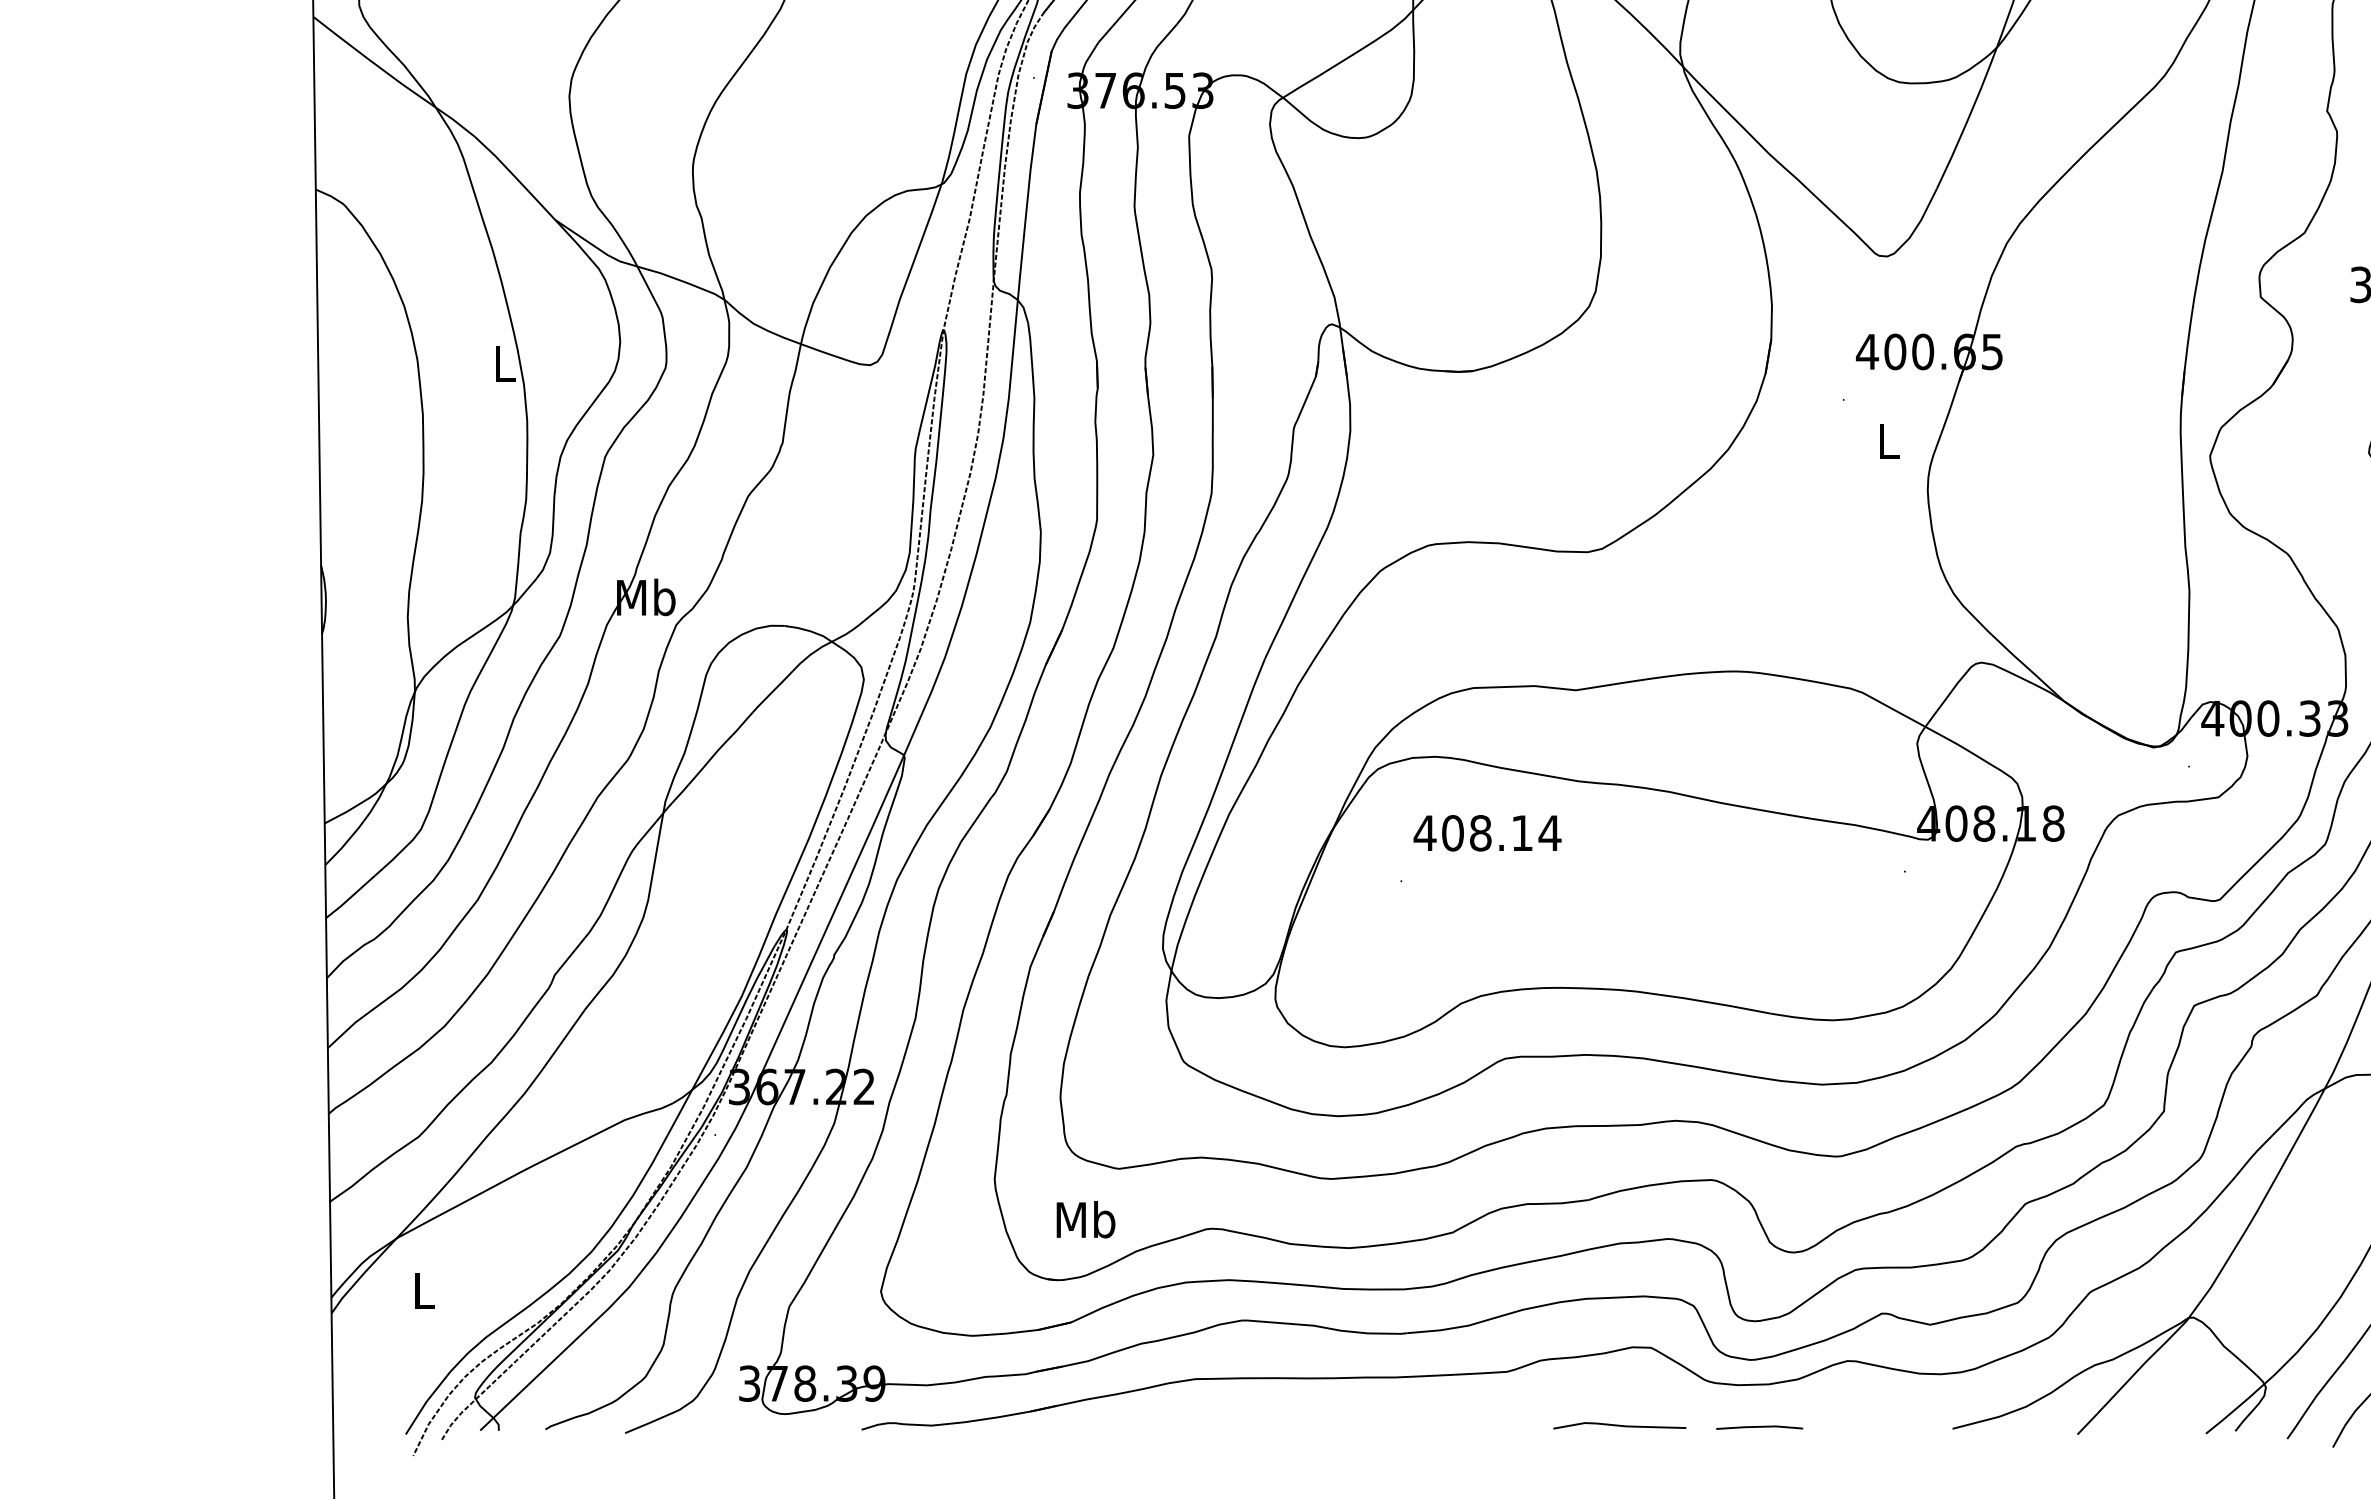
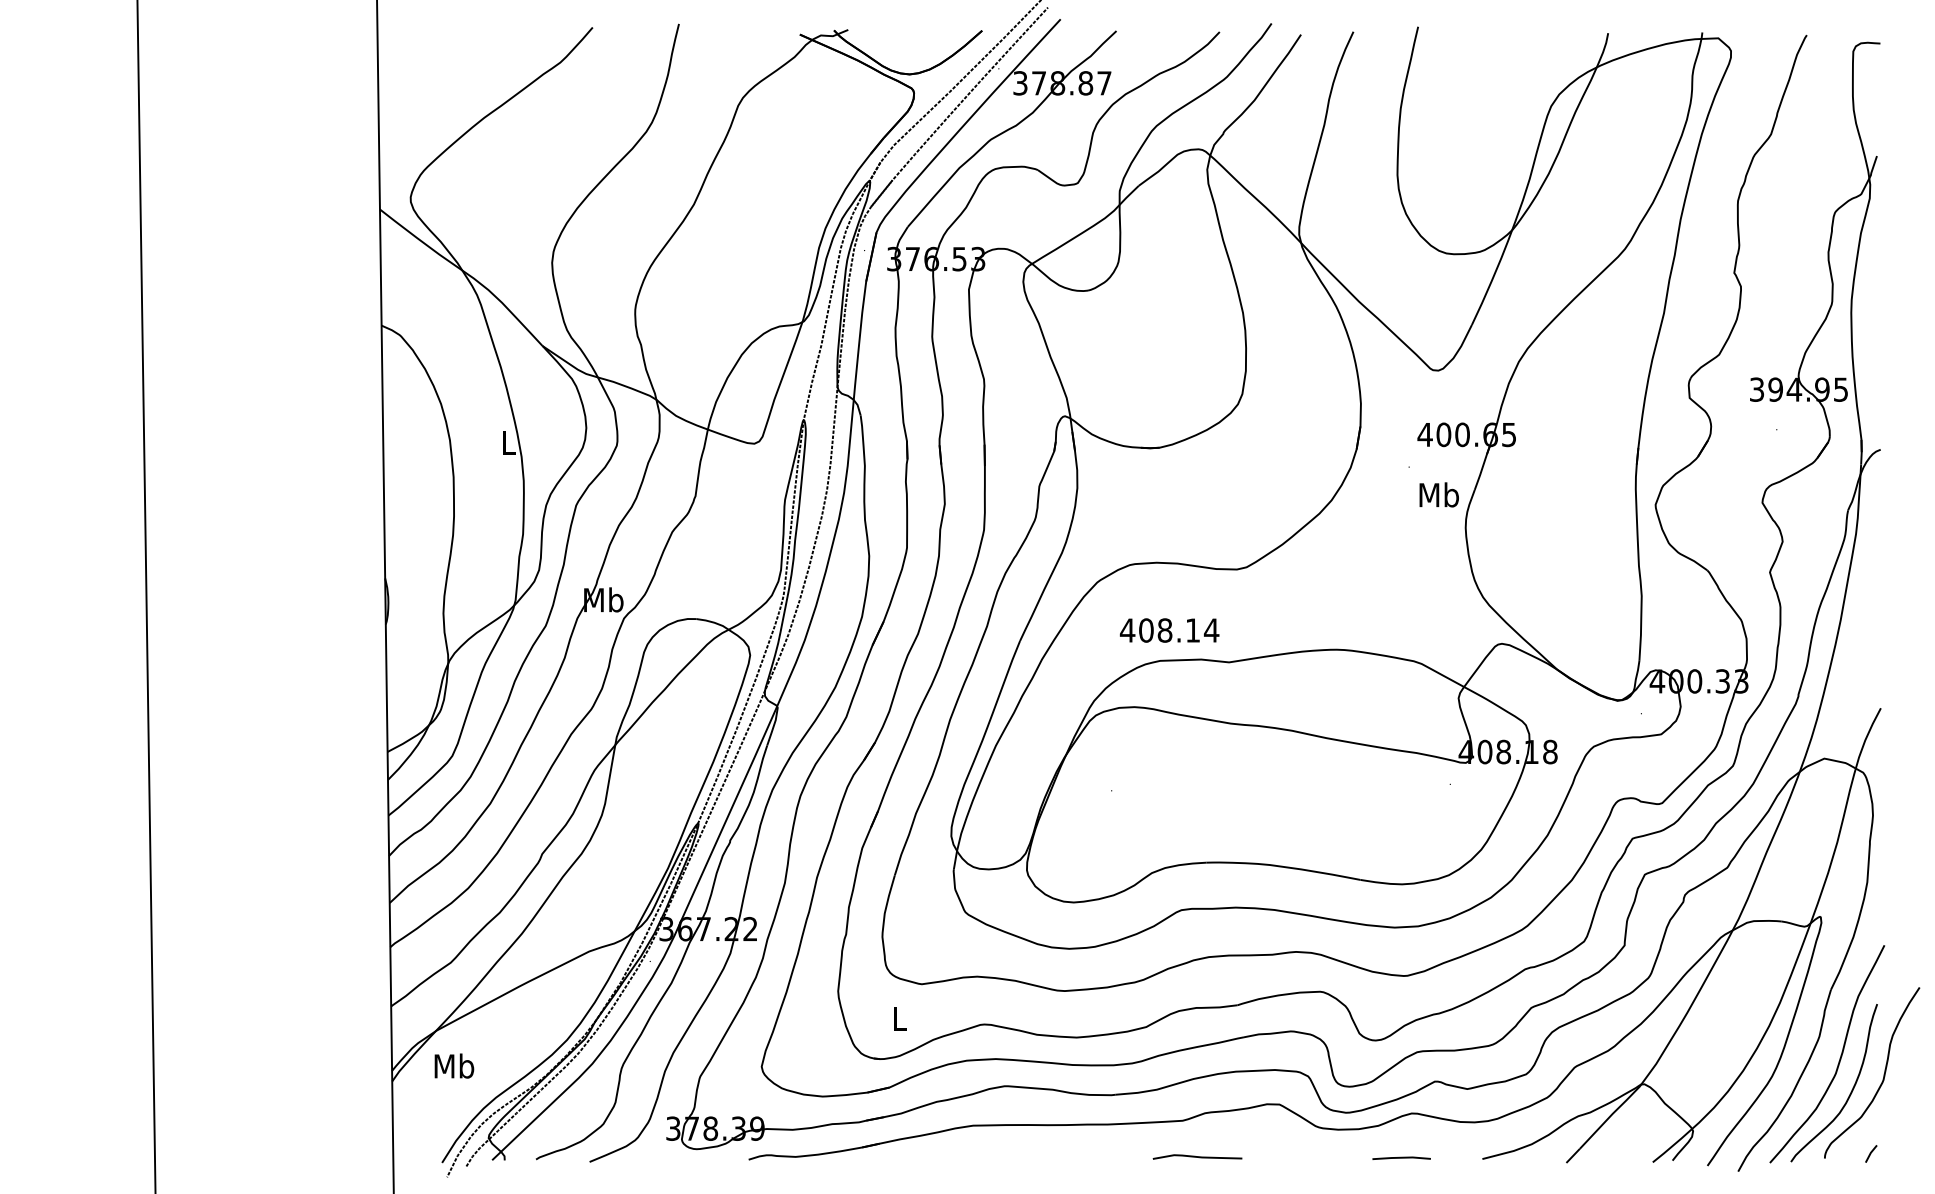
text: (1887, 440) -> (1438, 494), L -> Mb
text: (1487, 833) -> (1169, 630), moved
text: (1085, 1218) -> (899, 1017), Mb -> L
text: (424, 1289) -> (454, 1065), L -> Mb
curve: (1619, 1424) -> (1197, 1156), moved
line: (1759, 1426) -> (1401, 1157), moved

